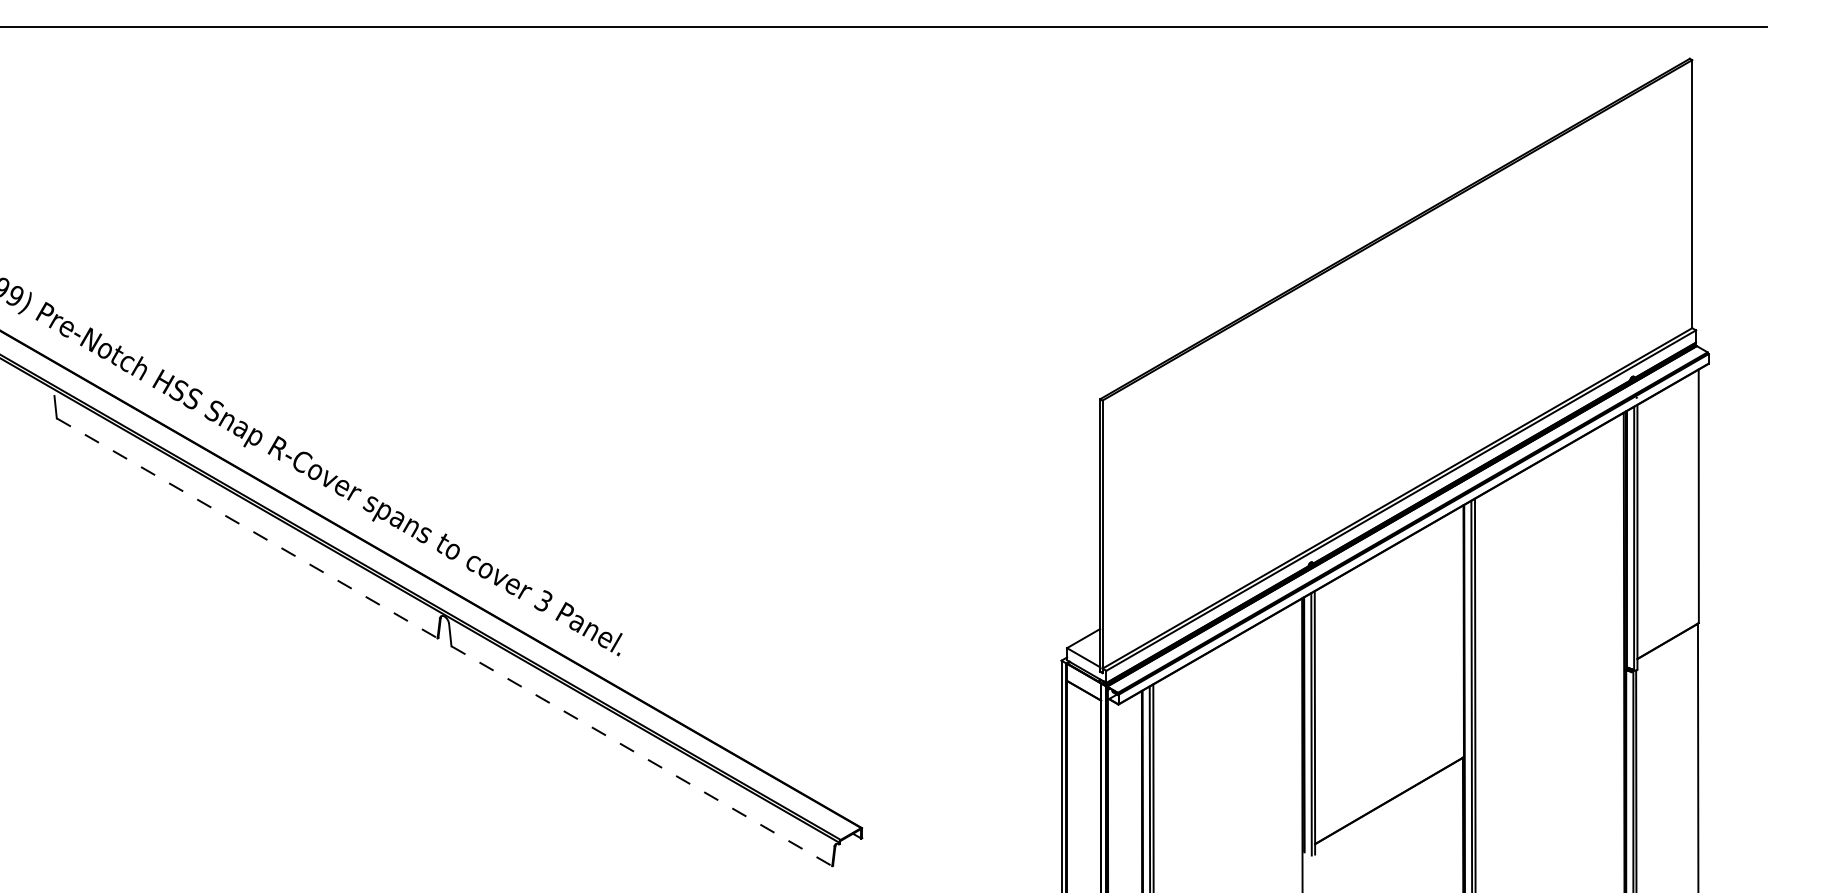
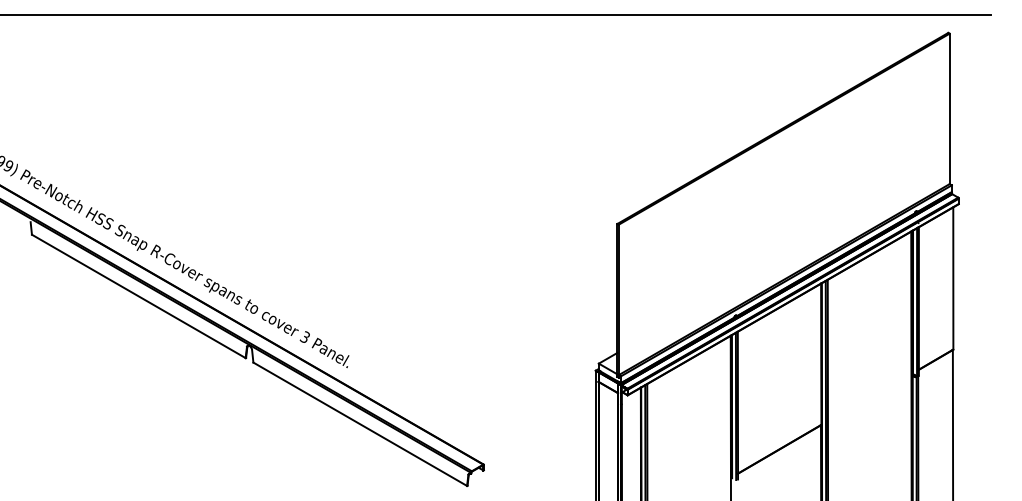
line: (248, 528) -> (139, 296), dashed -> solid
line: (642, 756) -> (360, 424), dashed -> solid

